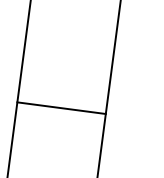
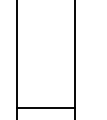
line: (62, 107) -> (46, 107), moved

